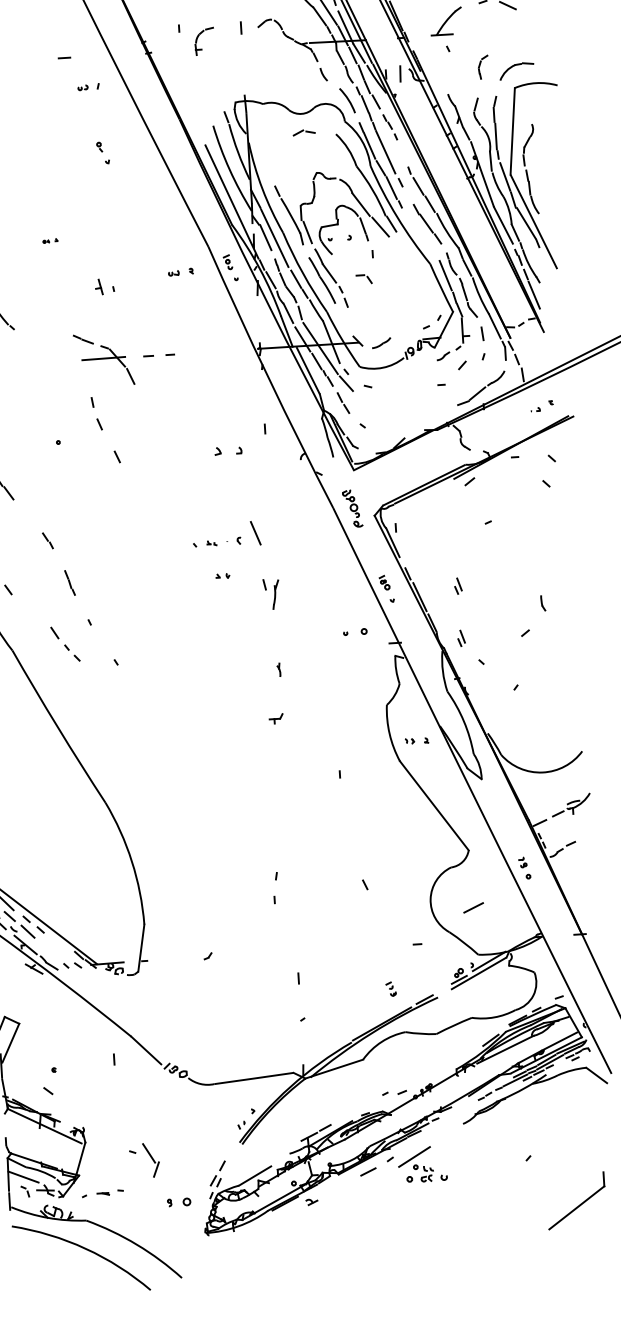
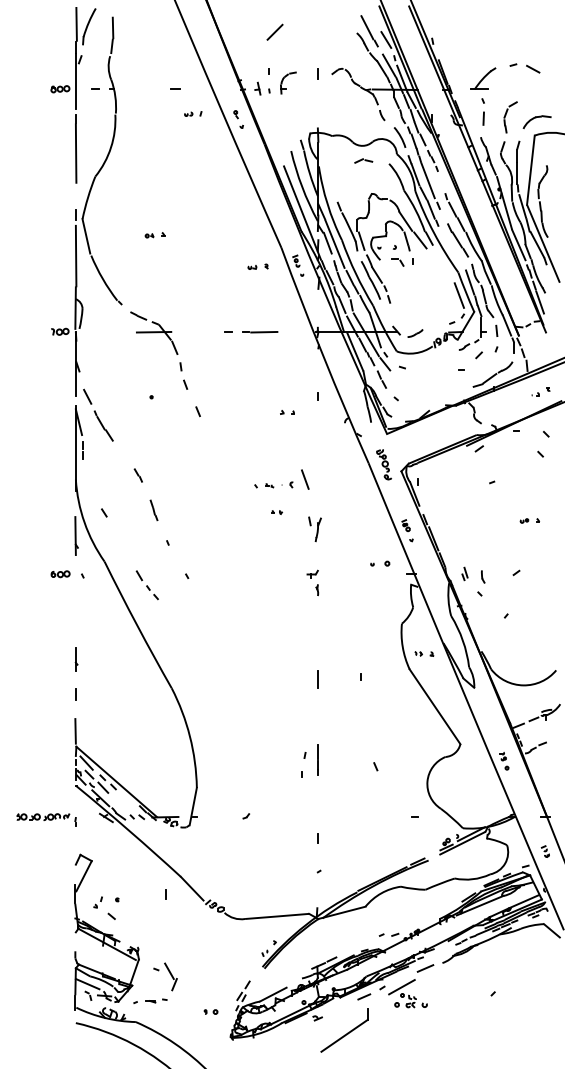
part: (483, 67) -> (510, 117), size x1.67
line: (400, 73) -> (483, 118), moved
part: (102, 153) -> (238, 119), moved
part: (49, 241) -> (154, 235), size x1.67
part: (364, 279) -> (397, 262), moved
part: (104, 286) -> (262, 88), moved
line: (432, 292) -> (458, 295), added
line: (193, 352) -> (264, 331), added
part: (104, 358) -> (154, 332), moved
part: (228, 451) -> (287, 412), size x0.62
part: (537, 567) -> (529, 520), added
part: (457, 585) -> (464, 531), removed
part: (543, 602) -> (483, 576), moved
part: (64, 644) -> (146, 585), moved
part: (276, 717) -> (312, 573), moved
line: (286, 780) -> (317, 679), added
line: (292, 880) -> (317, 759), added
line: (473, 907) -> (425, 968), moved
part: (389, 989) -> (544, 851), moved
part: (29, 1074) -> (97, 902), added
part: (144, 1160) -> (165, 976), moved
part: (178, 1201) -> (210, 1011), size x0.71
part: (576, 1201) -> (344, 1030), moved

